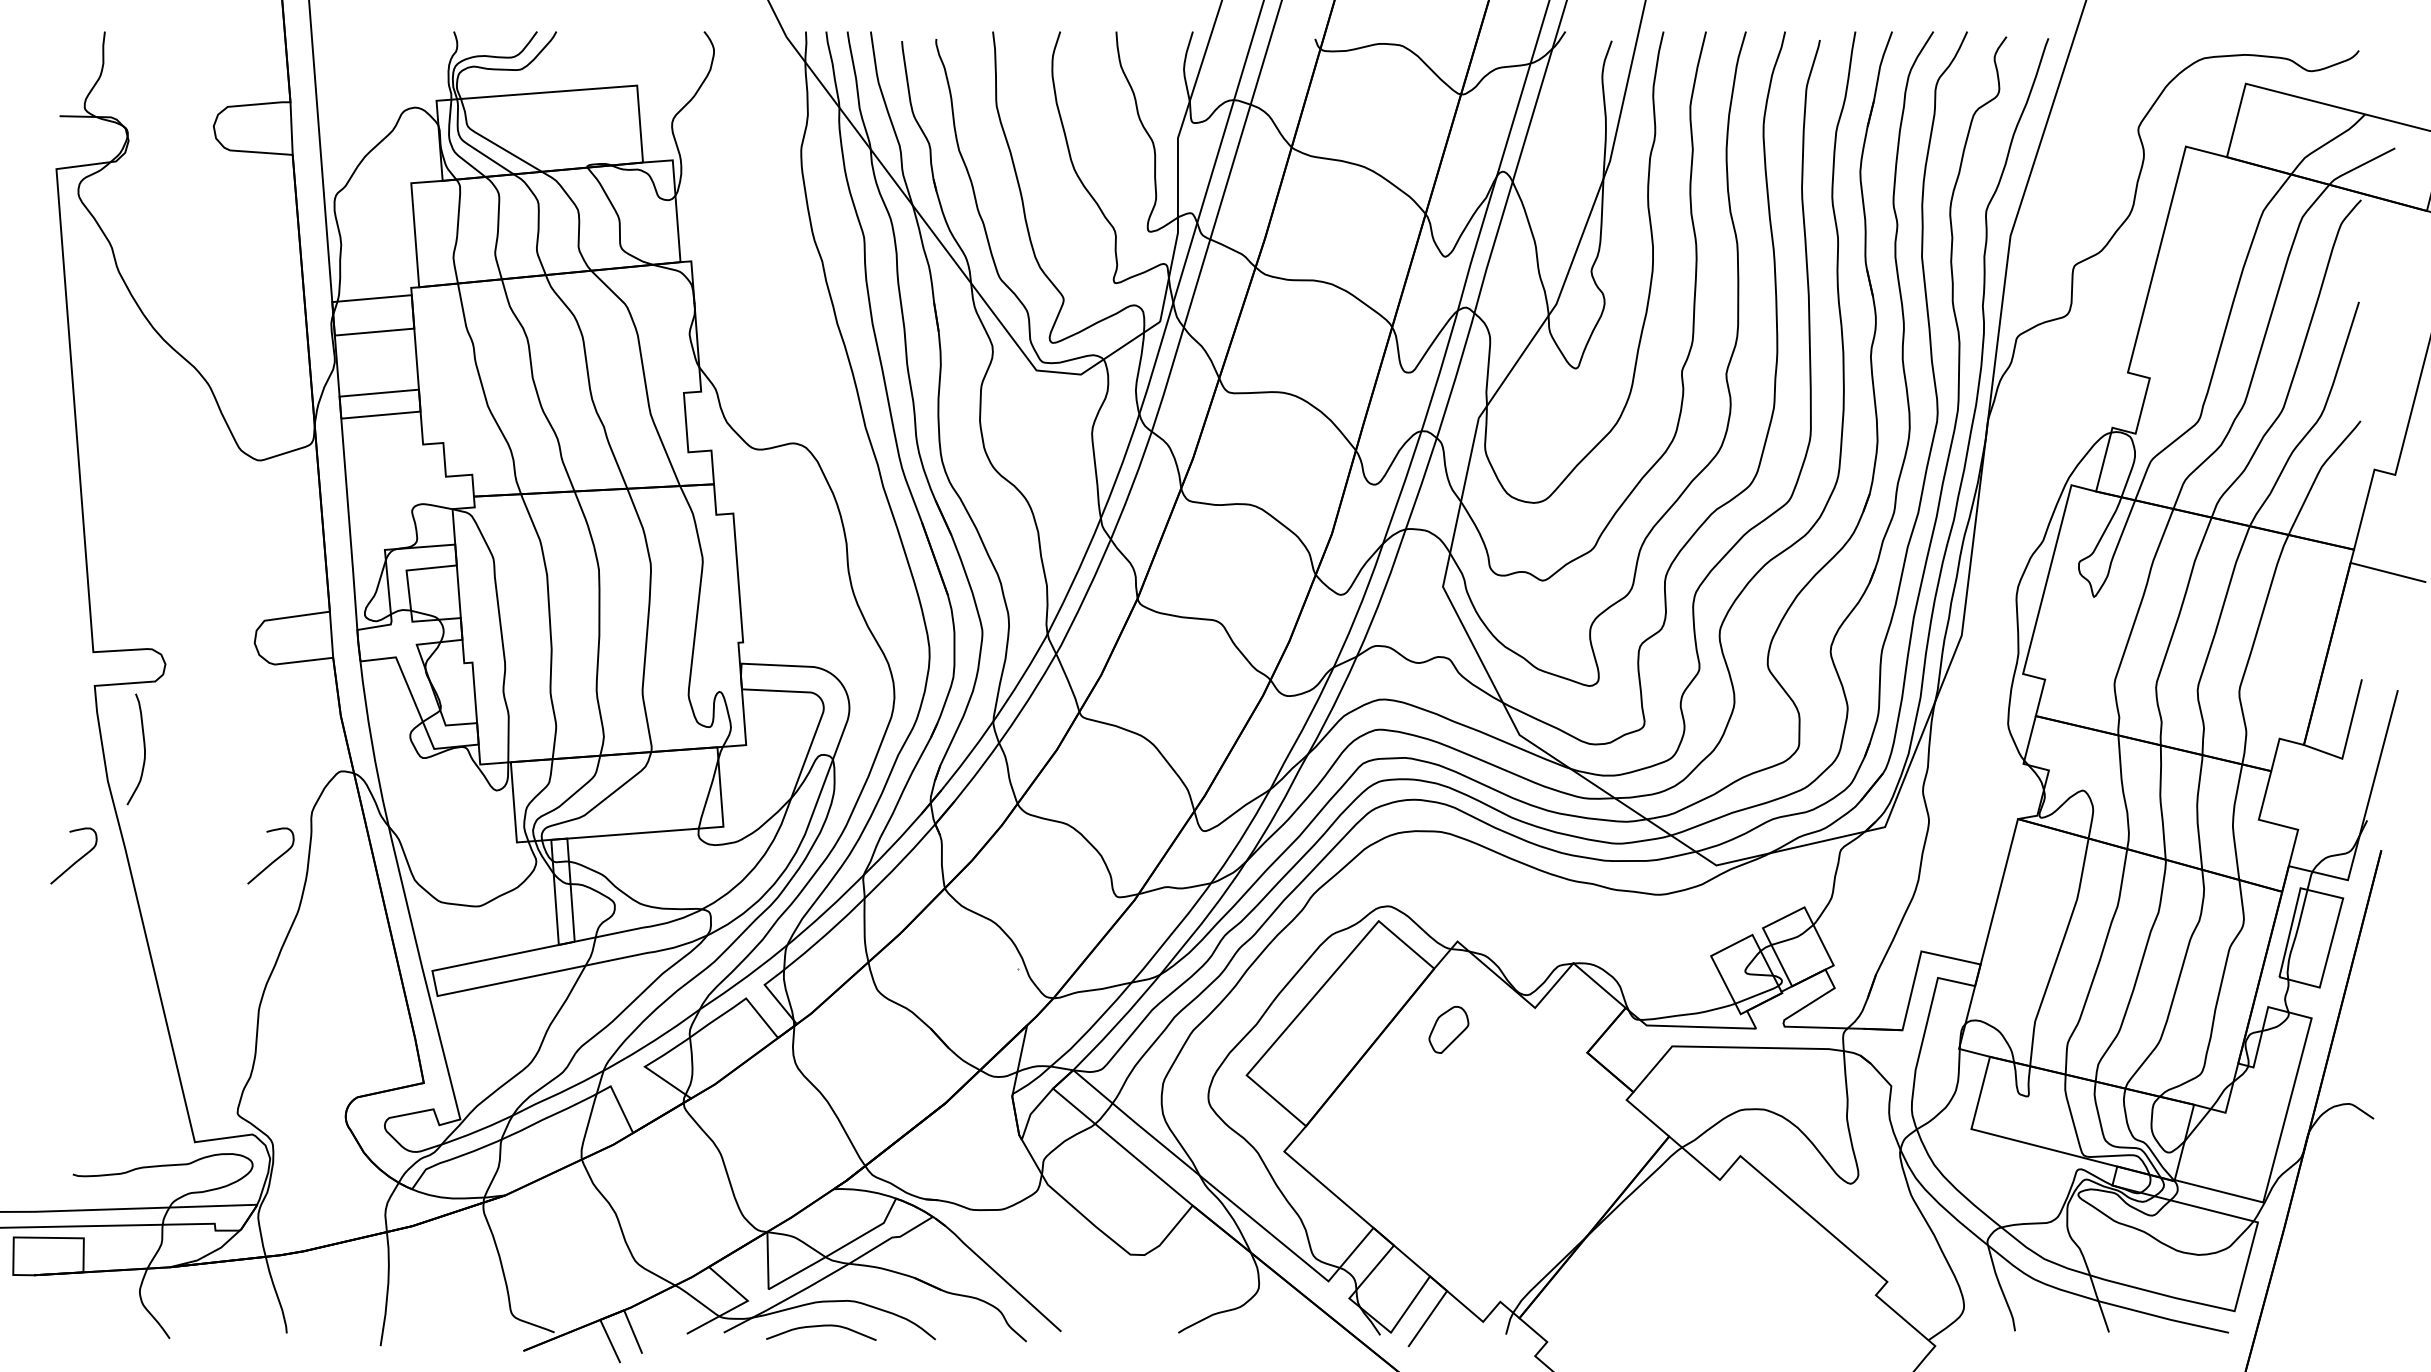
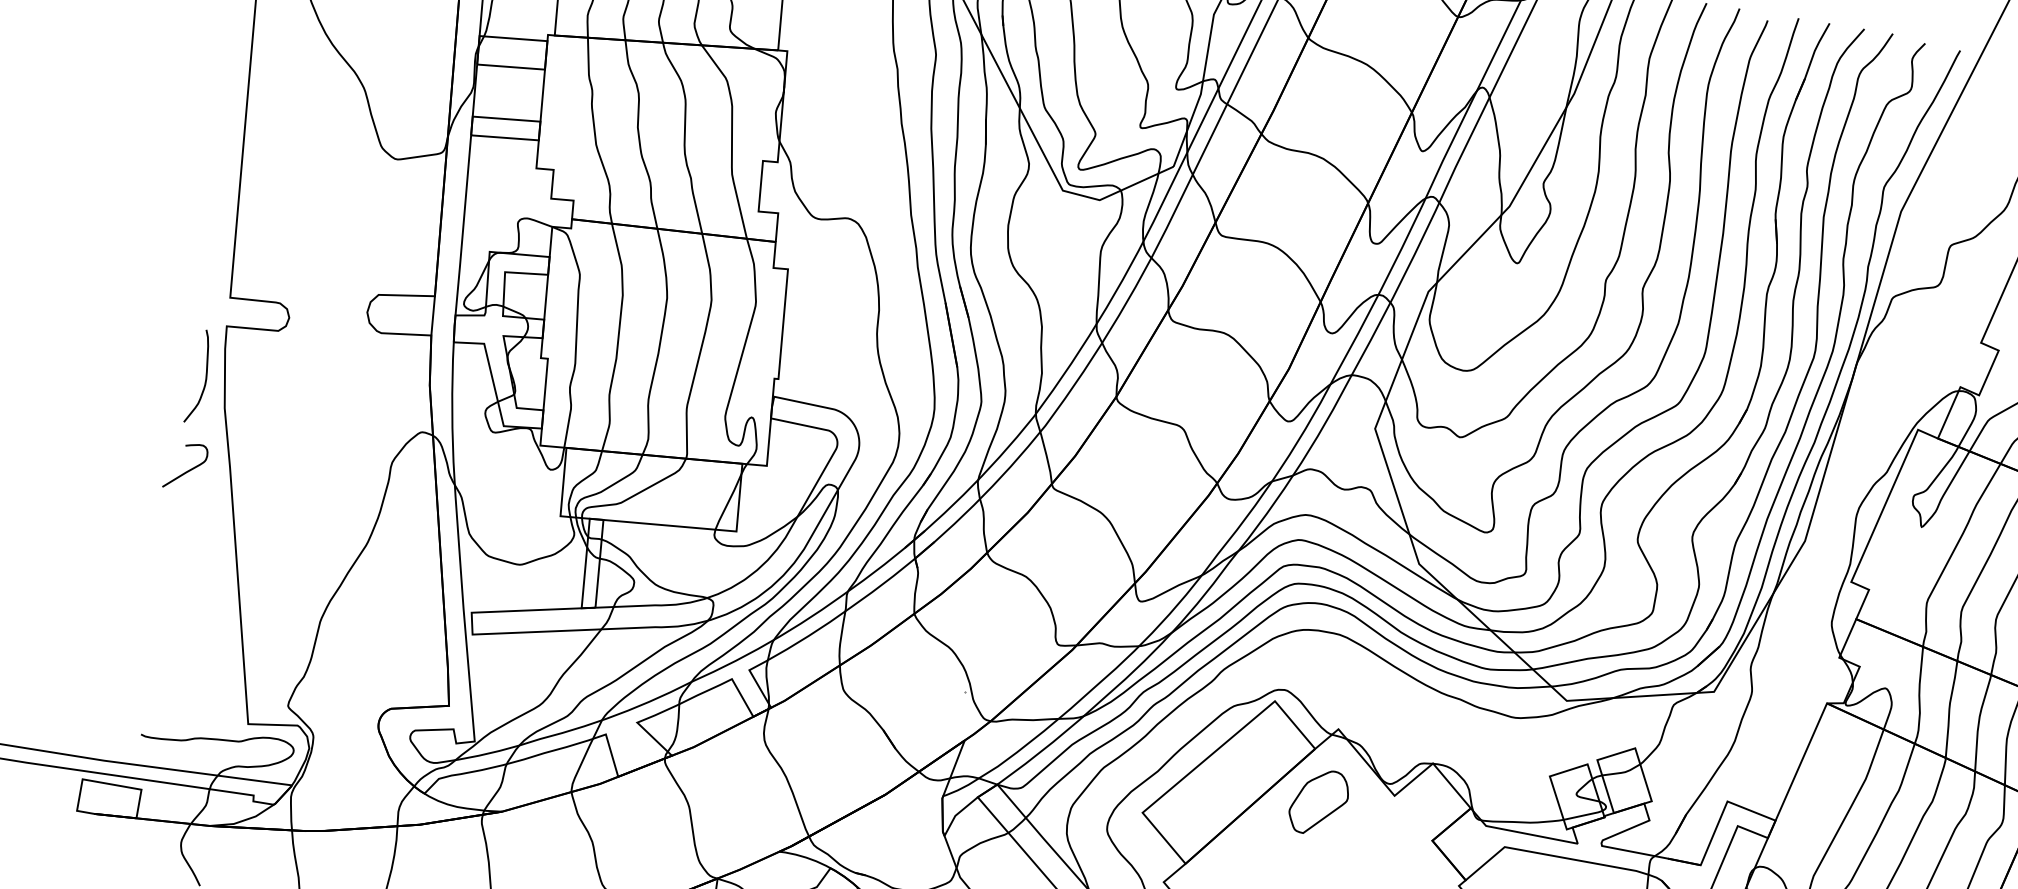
curve: (143, 748) -> (205, 376), moved
curve: (274, 859) -> (354, 497), removed
part: (1448, 1029) -> (1318, 802), size x1.67

